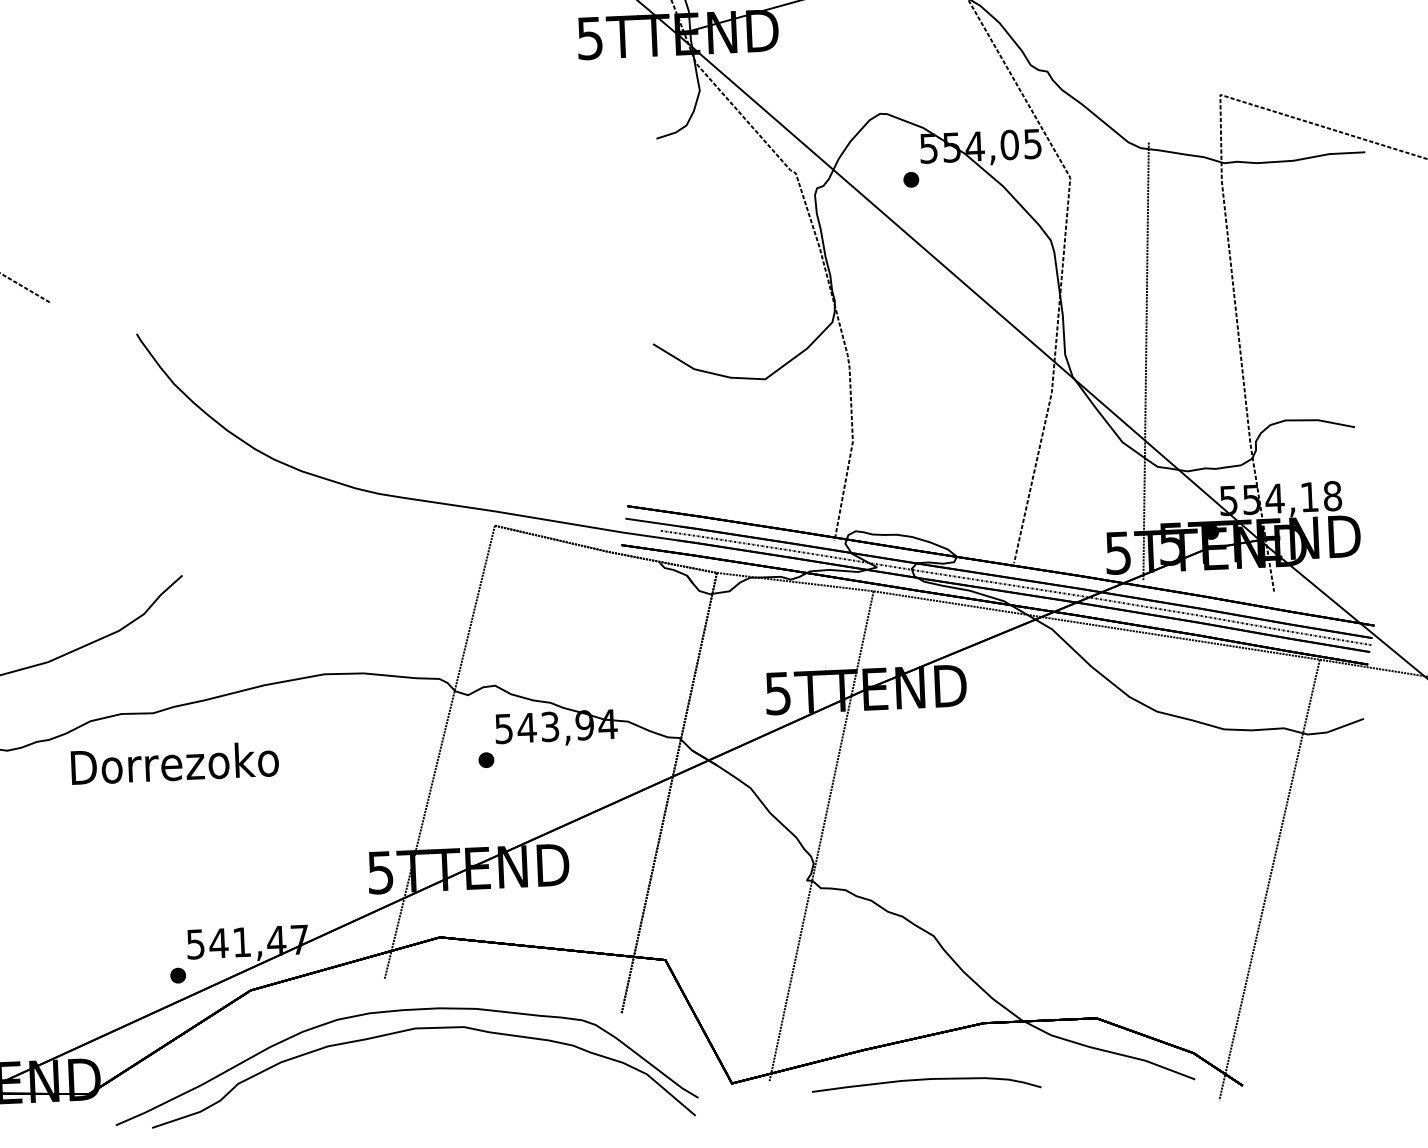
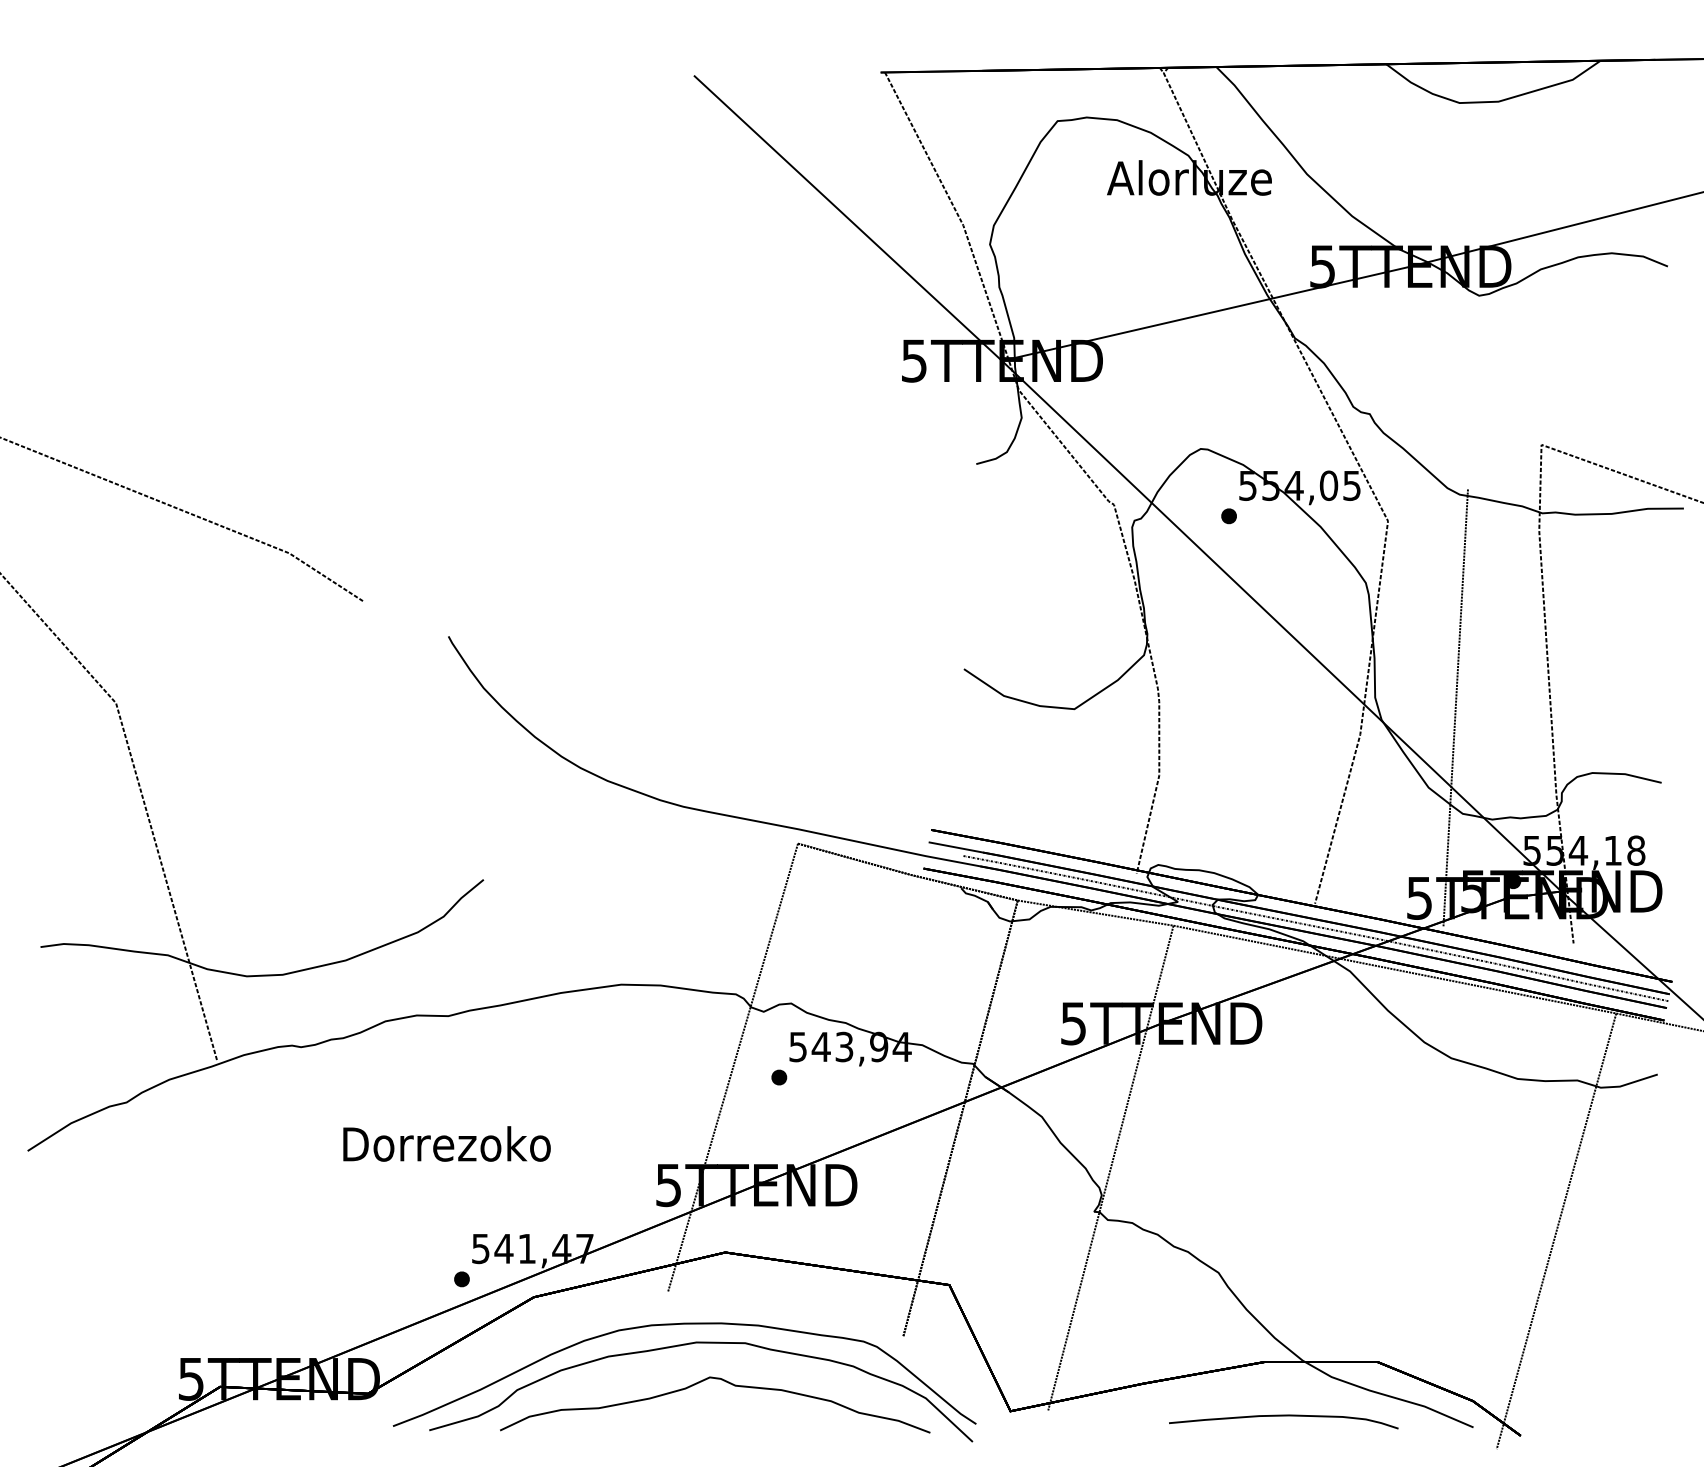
text: (174, 762) -> (446, 1143), moved
curve: (445, 1067) -> (725, 1382), added
curve: (926, 1080) -> (1283, 1416), moved

